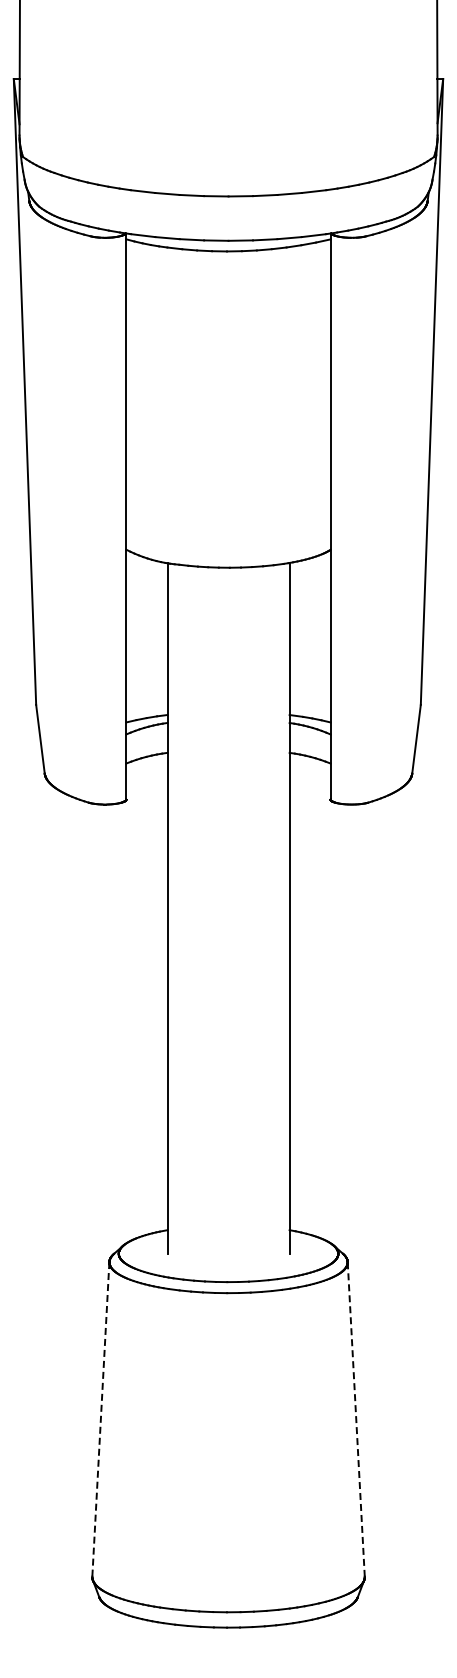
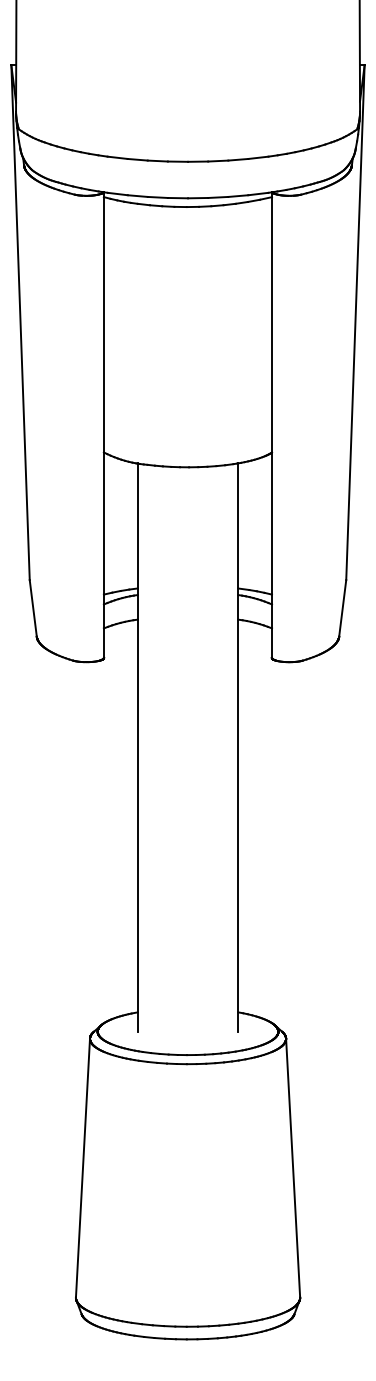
line: (100, 1419) -> (82, 1168), dashed -> solid
line: (356, 1419) -> (293, 1168), dashed -> solid

